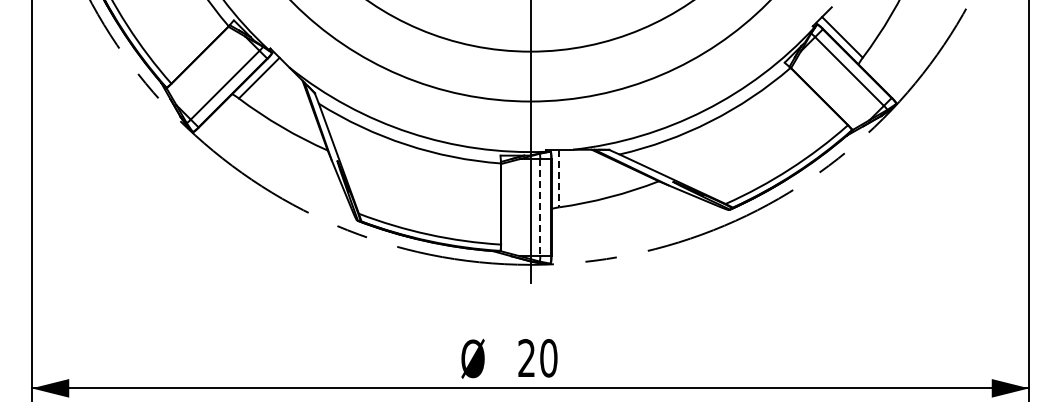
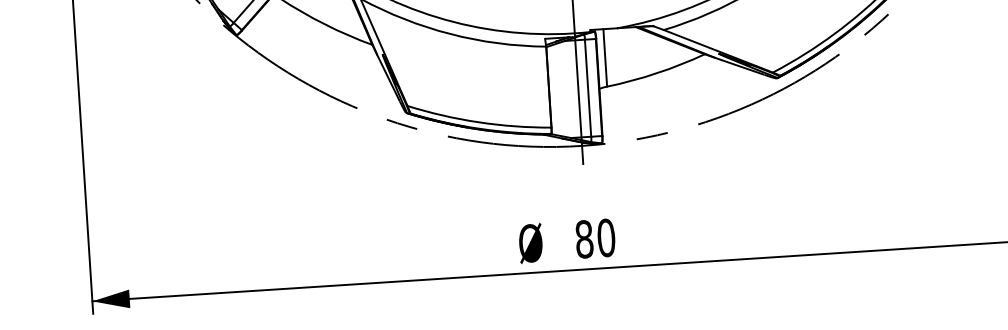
line: (559, 178) -> (605, 57), dashed -> solid
line: (540, 207) -> (588, 88), dashed -> solid
text: (526, 358) -> (584, 239), 20 -> 80

